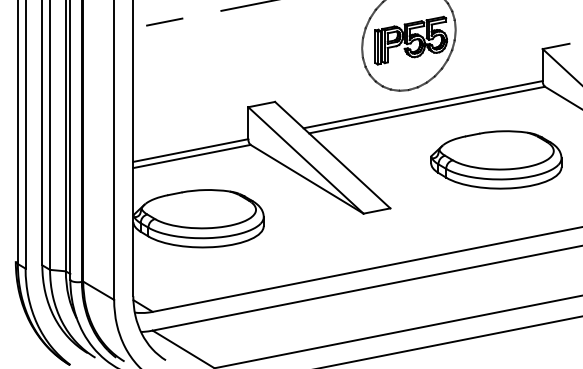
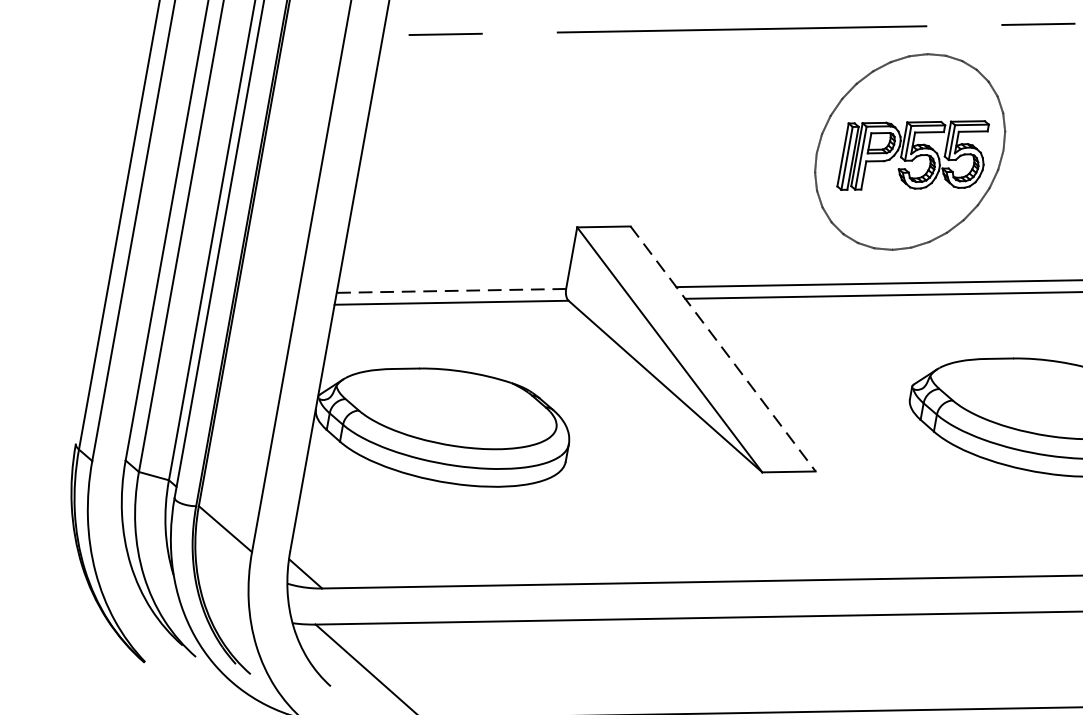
line: (190, 150) -> (450, 290), solid -> dashed
line: (333, 155) -> (724, 349), solid -> dashed

